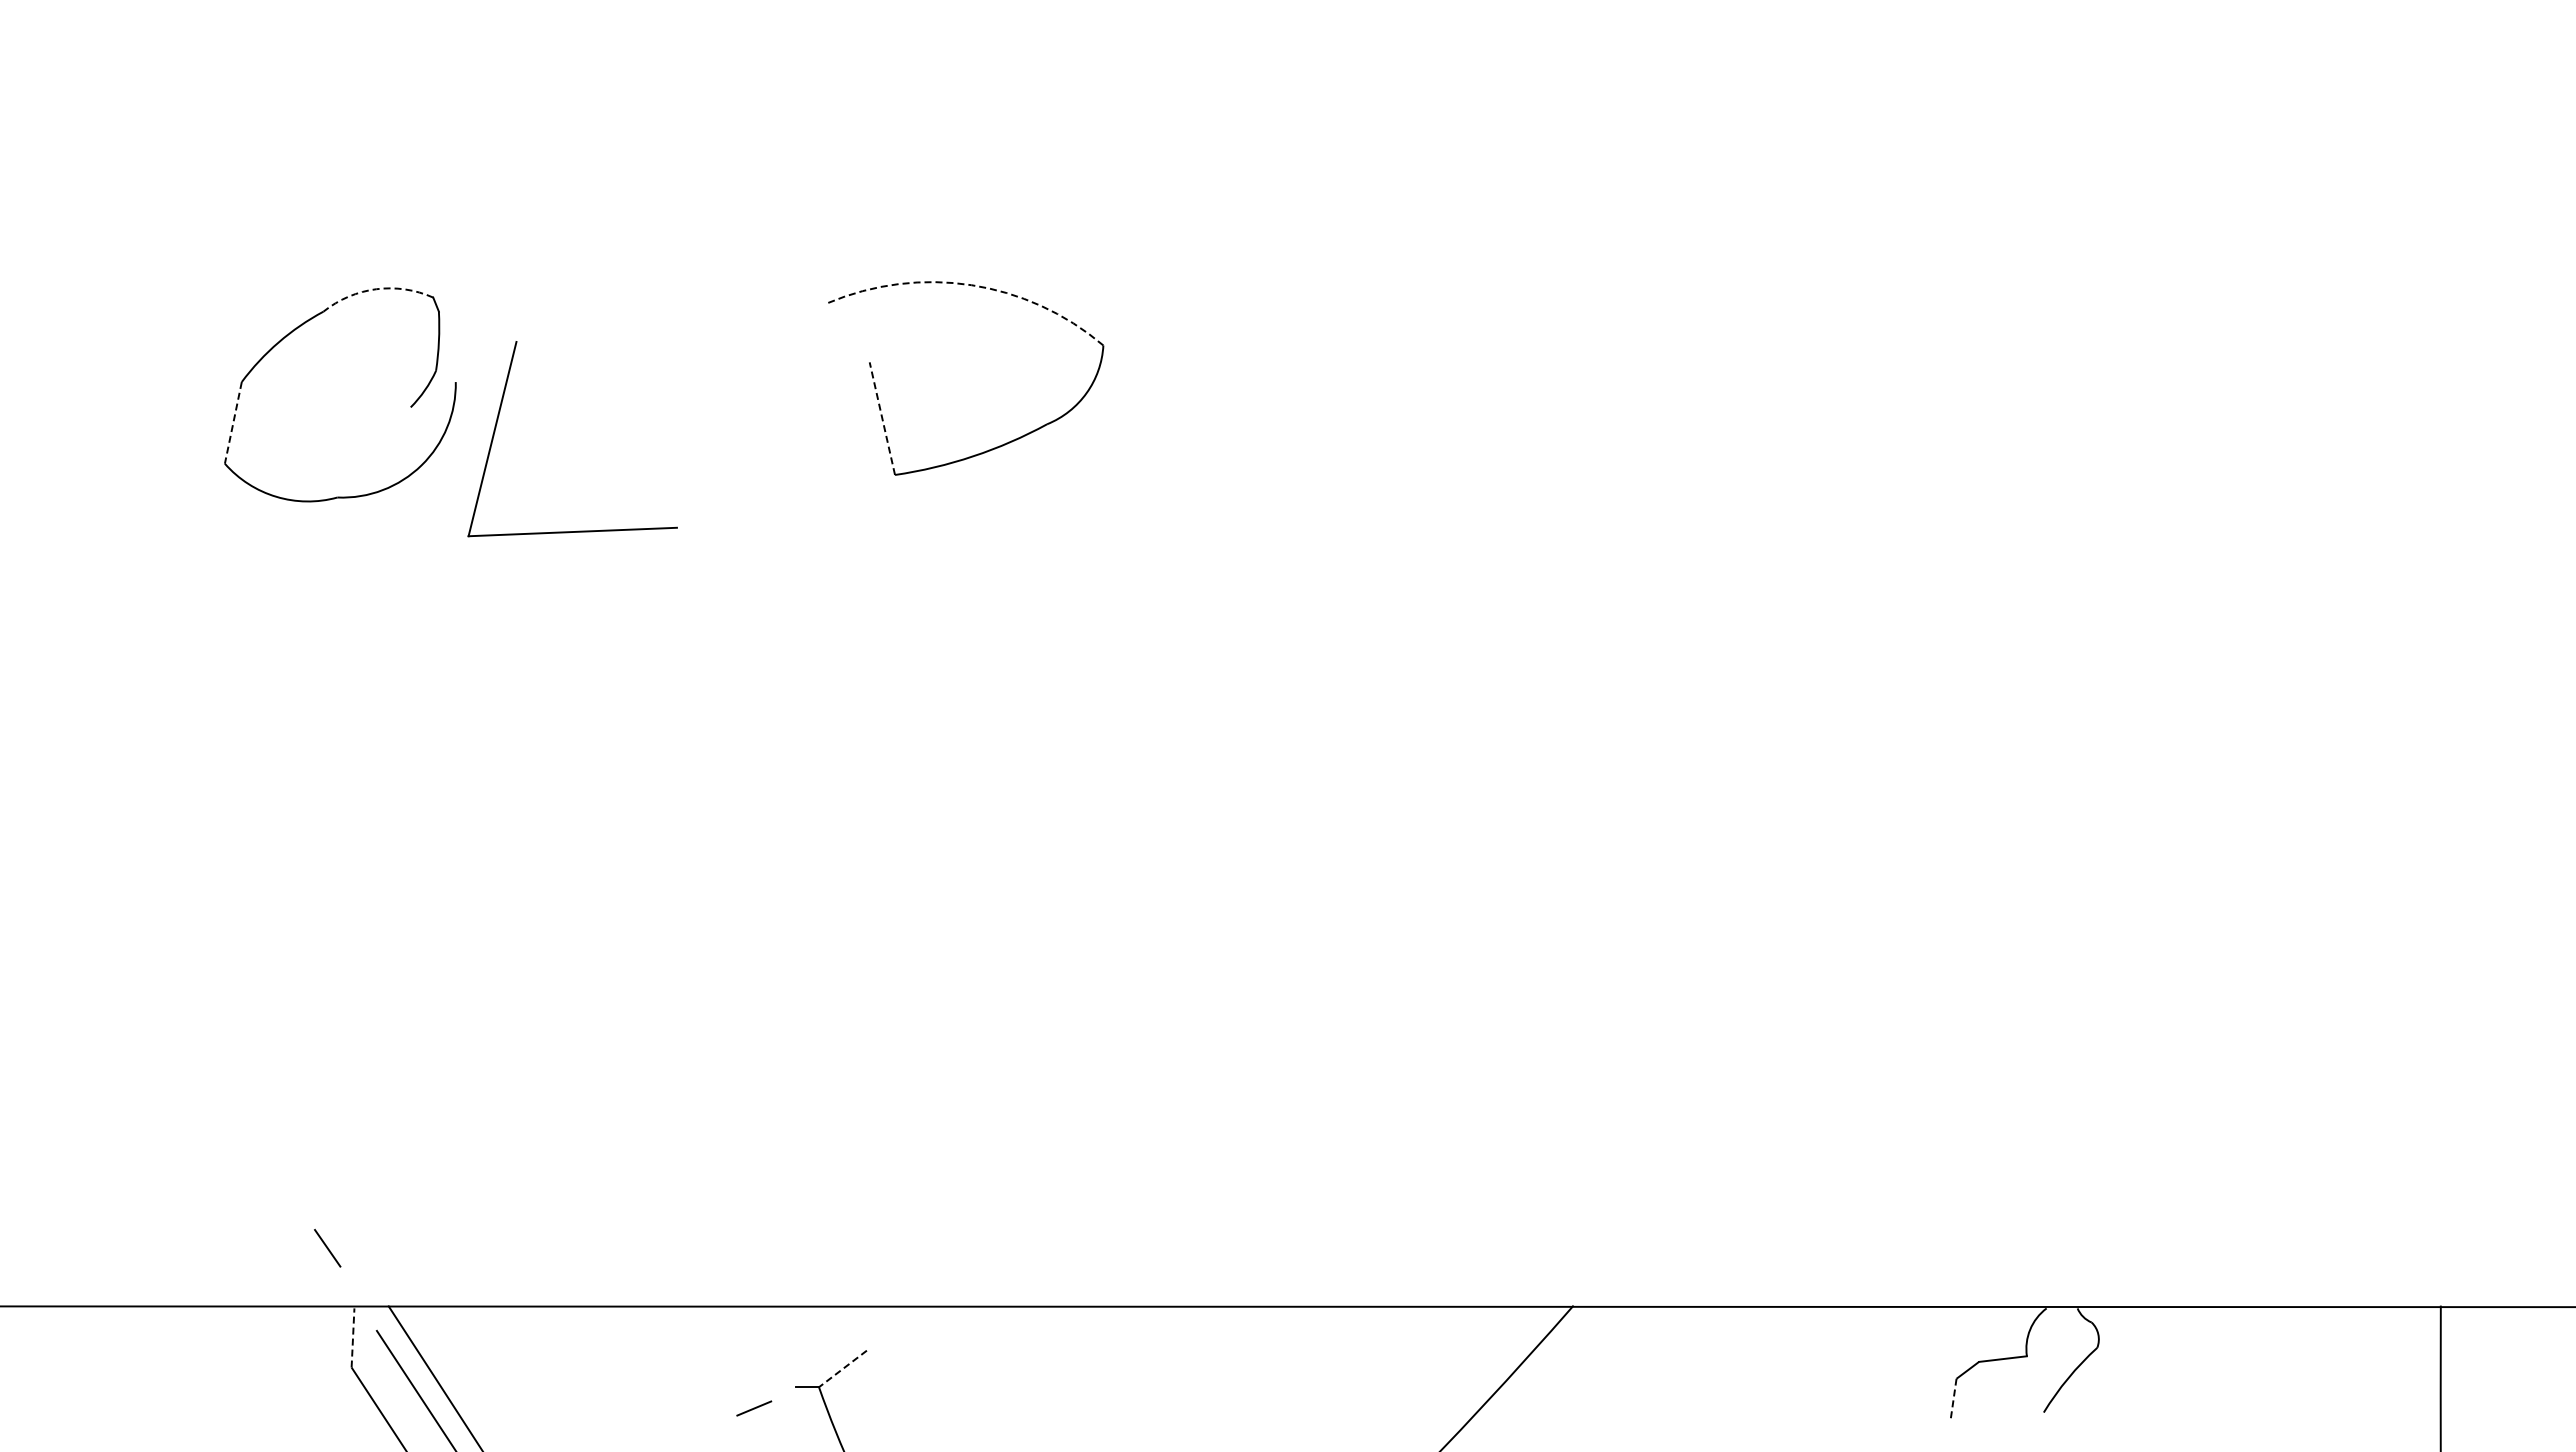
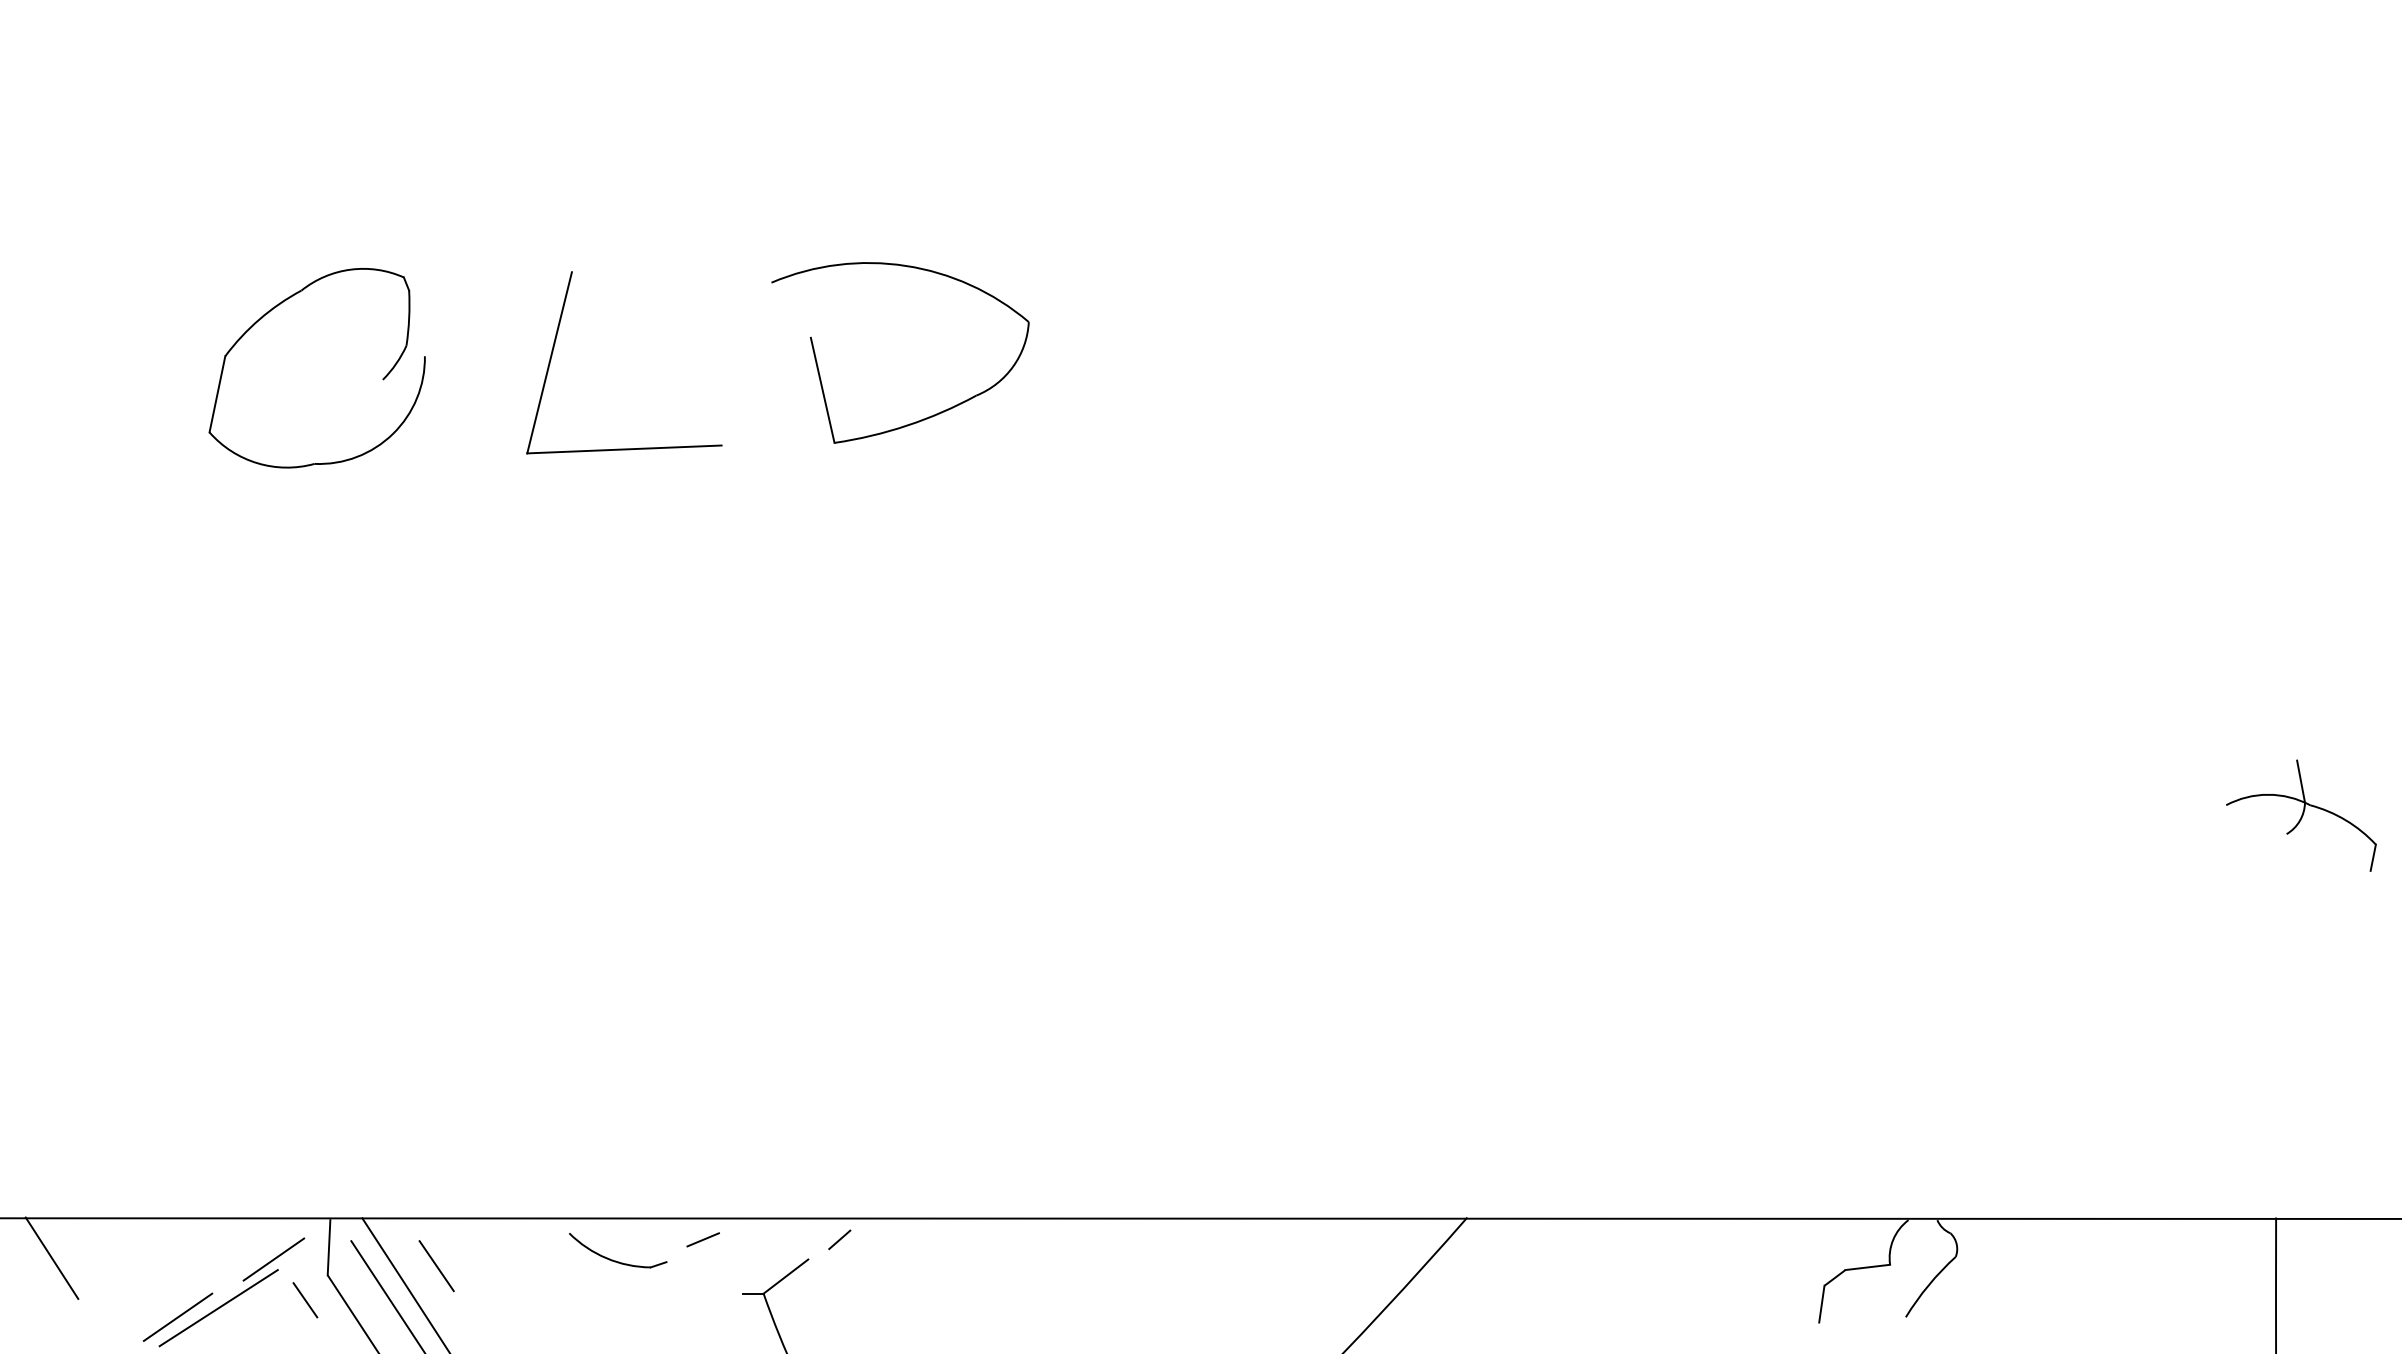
arc: (971, 285) -> (905, 266), dashed -> solid
arc: (376, 289) -> (350, 269), dashed -> solid
line: (882, 418) -> (822, 390), dashed -> solid
line: (233, 422) -> (217, 393), dashed -> solid
part: (497, 424) -> (554, 349), moved
part: (2467, 874) -> (2301, 815), added
line: (327, 1248) -> (305, 1300), moved
line: (900, 1329) -> (839, 1239), added
line: (353, 1337) -> (329, 1247), dashed -> solid
line: (55, 1348) -> (51, 1257), added
line: (293, 1350) -> (273, 1259), added
part: (660, 1351) -> (615, 1260), added
line: (468, 1357) -> (436, 1265), added
line: (842, 1369) -> (785, 1277), dashed -> solid
line: (1953, 1398) -> (1821, 1304), dashed -> solid
line: (234, 1402) -> (218, 1307), added
line: (754, 1408) -> (703, 1239), moved
line: (190, 1412) -> (177, 1317), added

